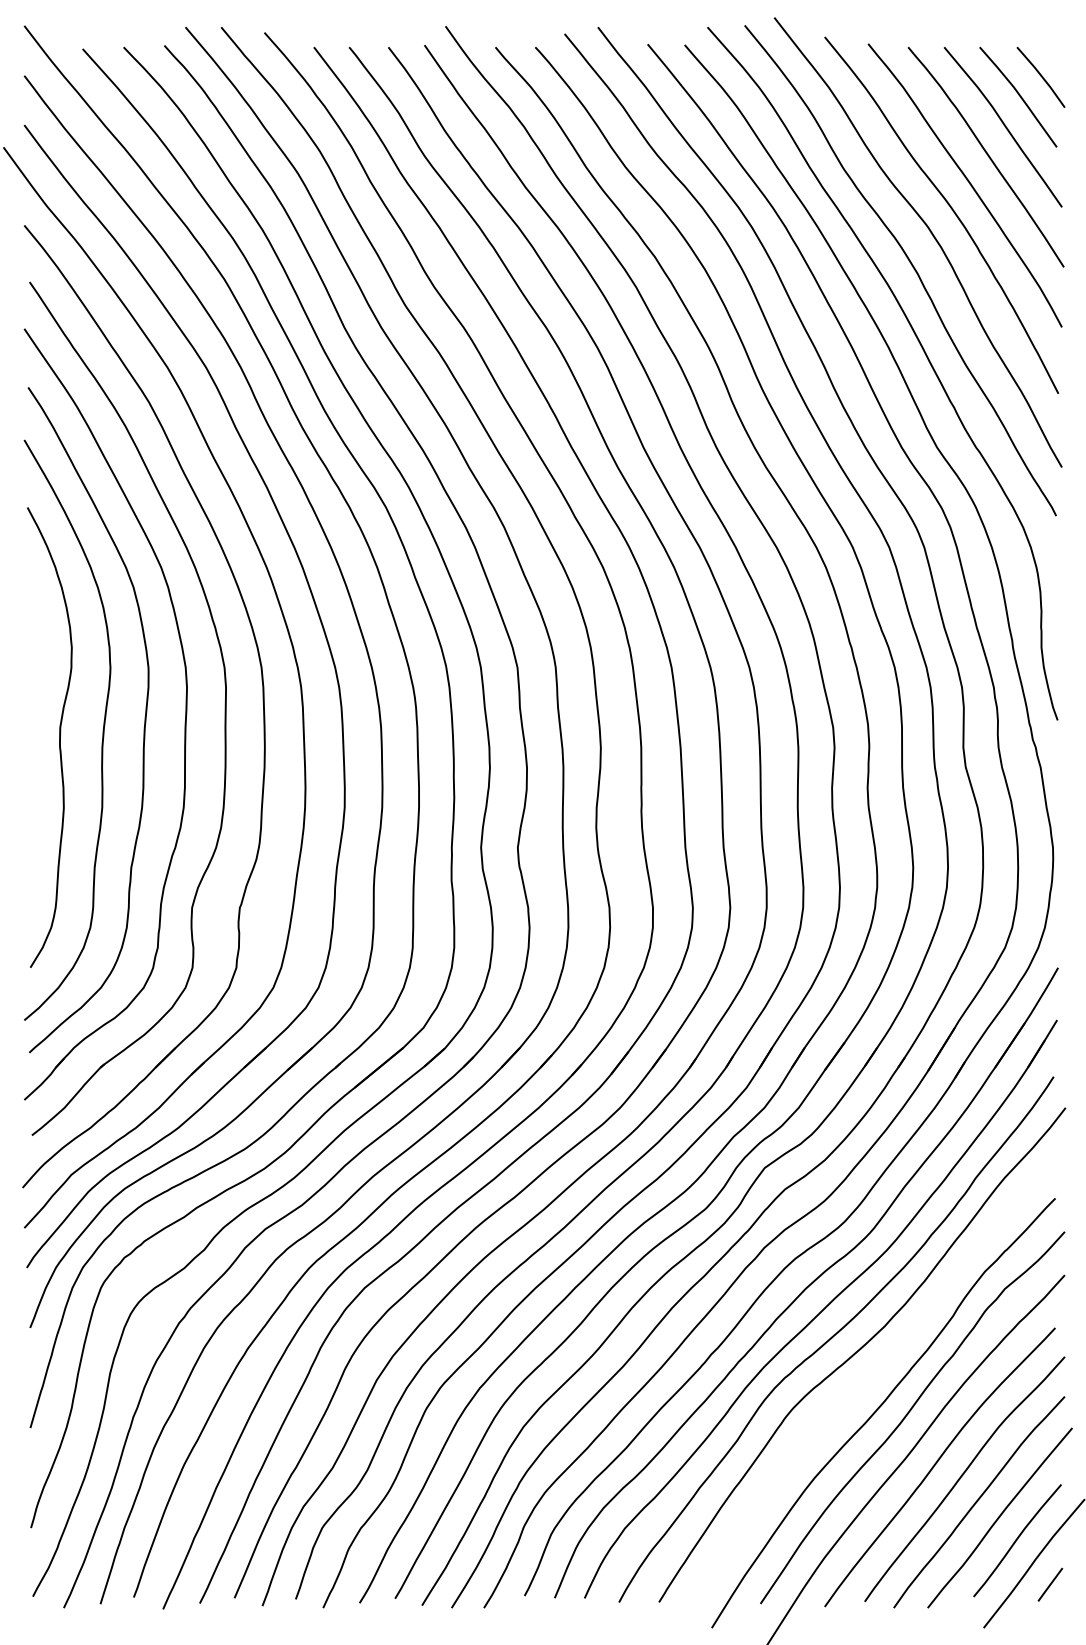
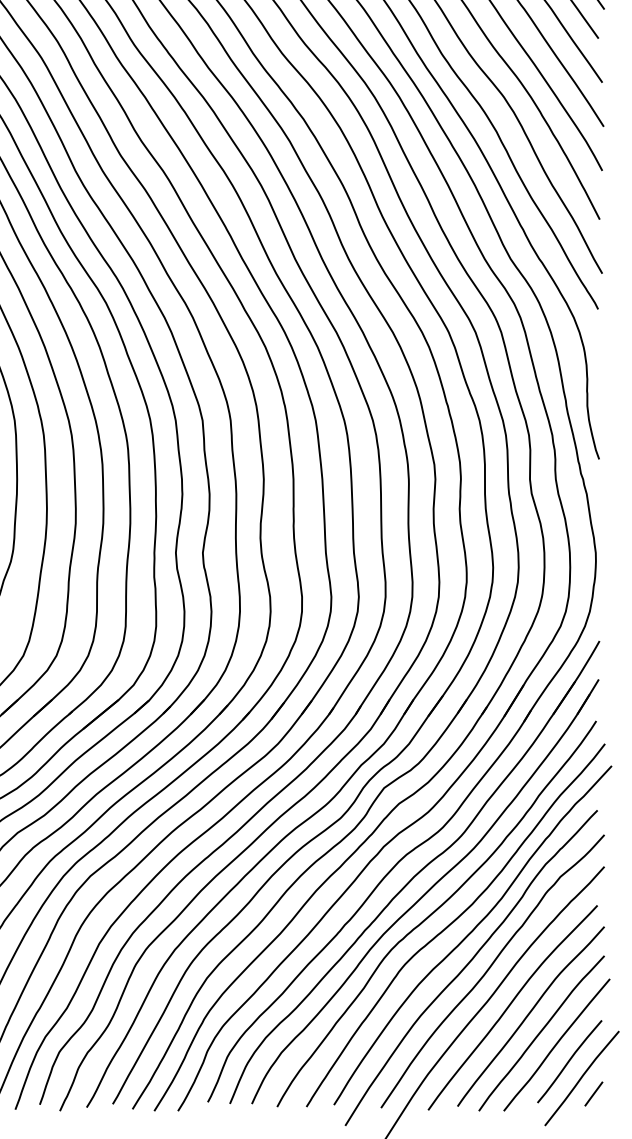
curve: (883, 1365) -> (471, 933), added

